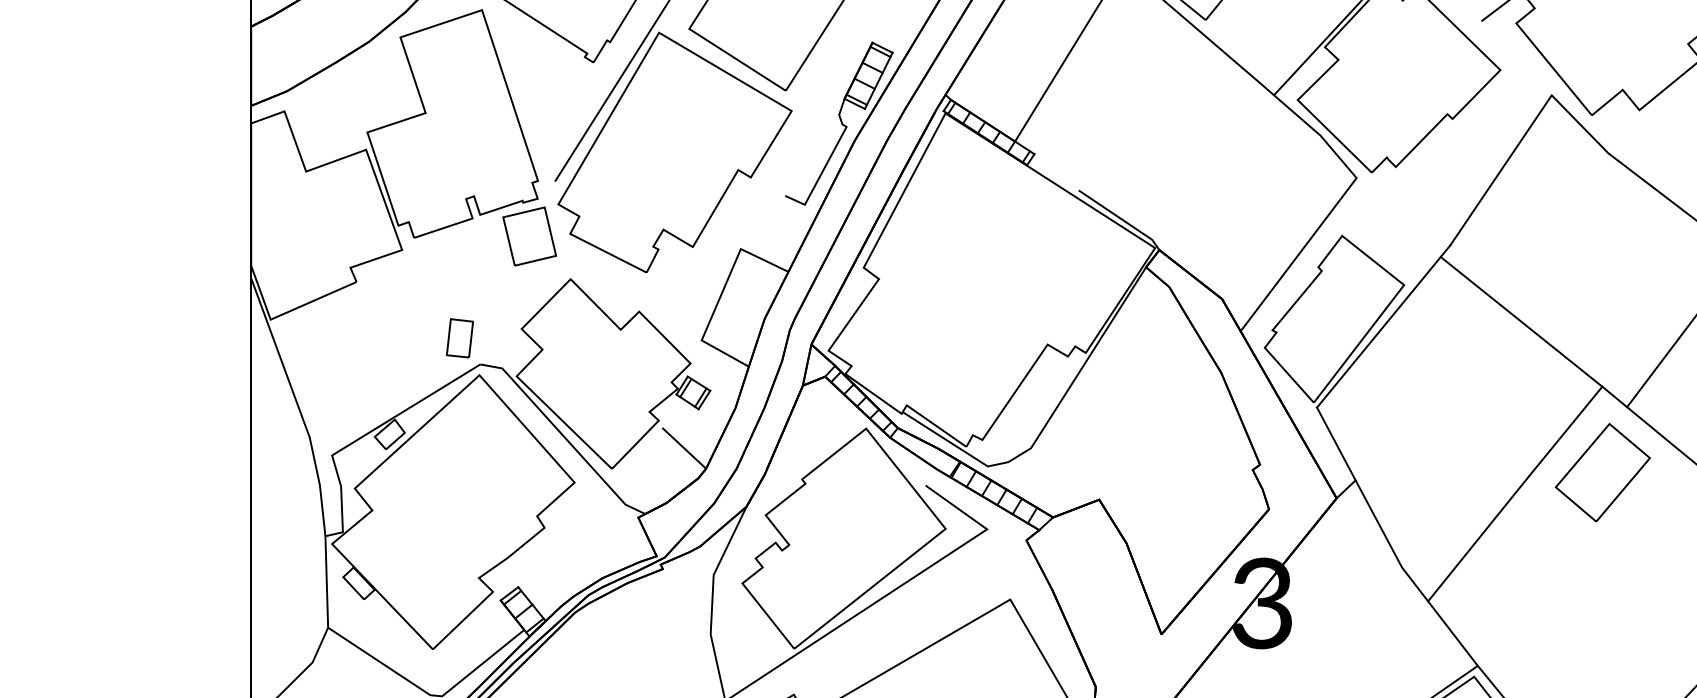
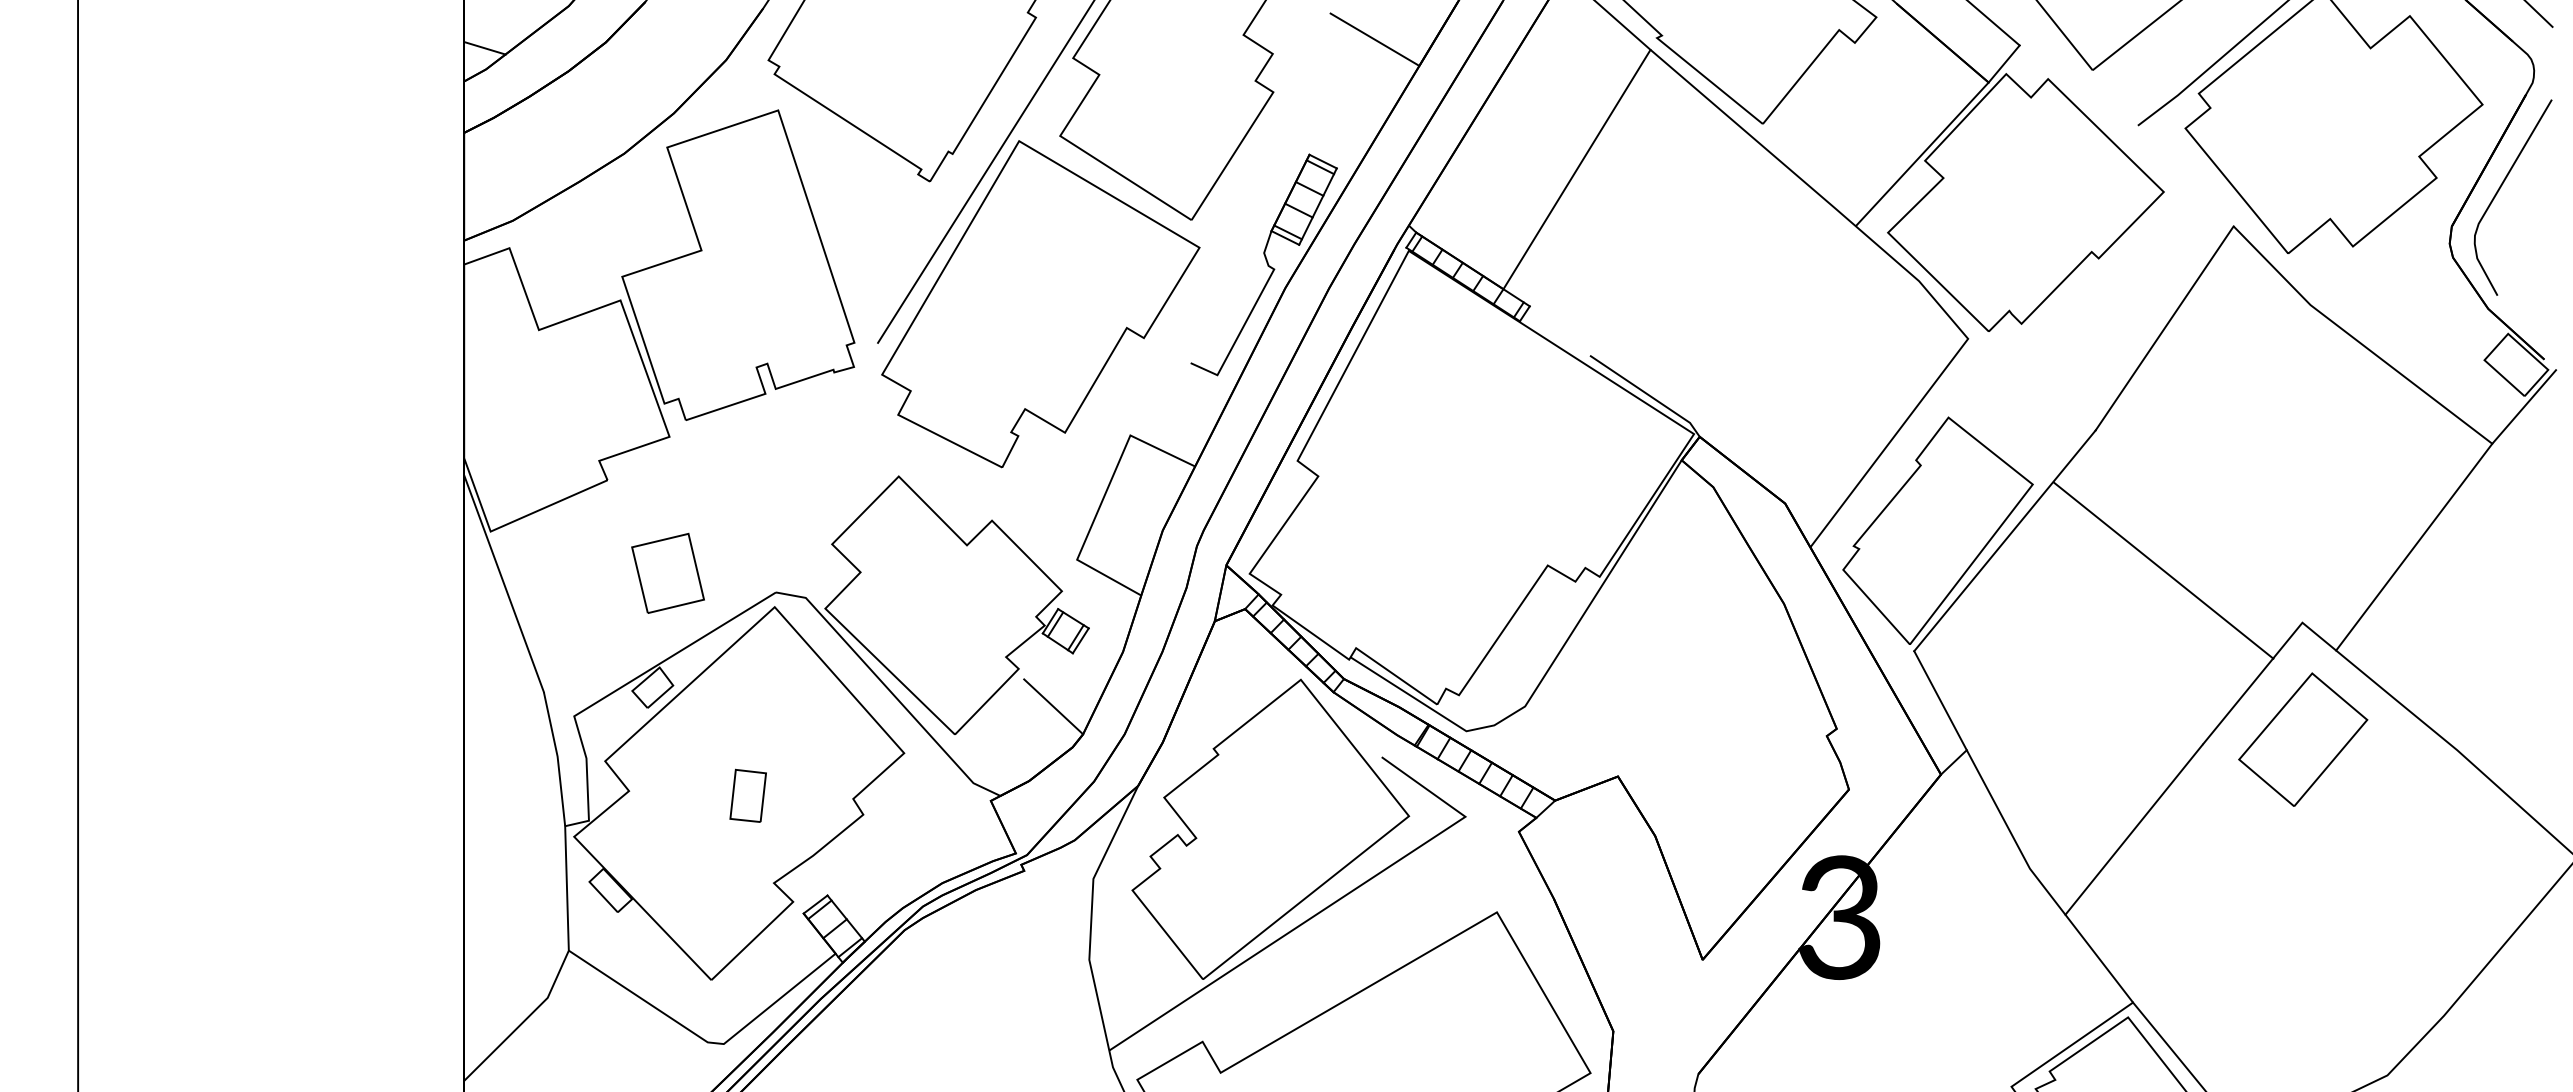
part: (529, 235) -> (667, 572), moved
line: (1521, 321) -> (2163, 570), moved
part: (459, 338) -> (747, 795), moved

